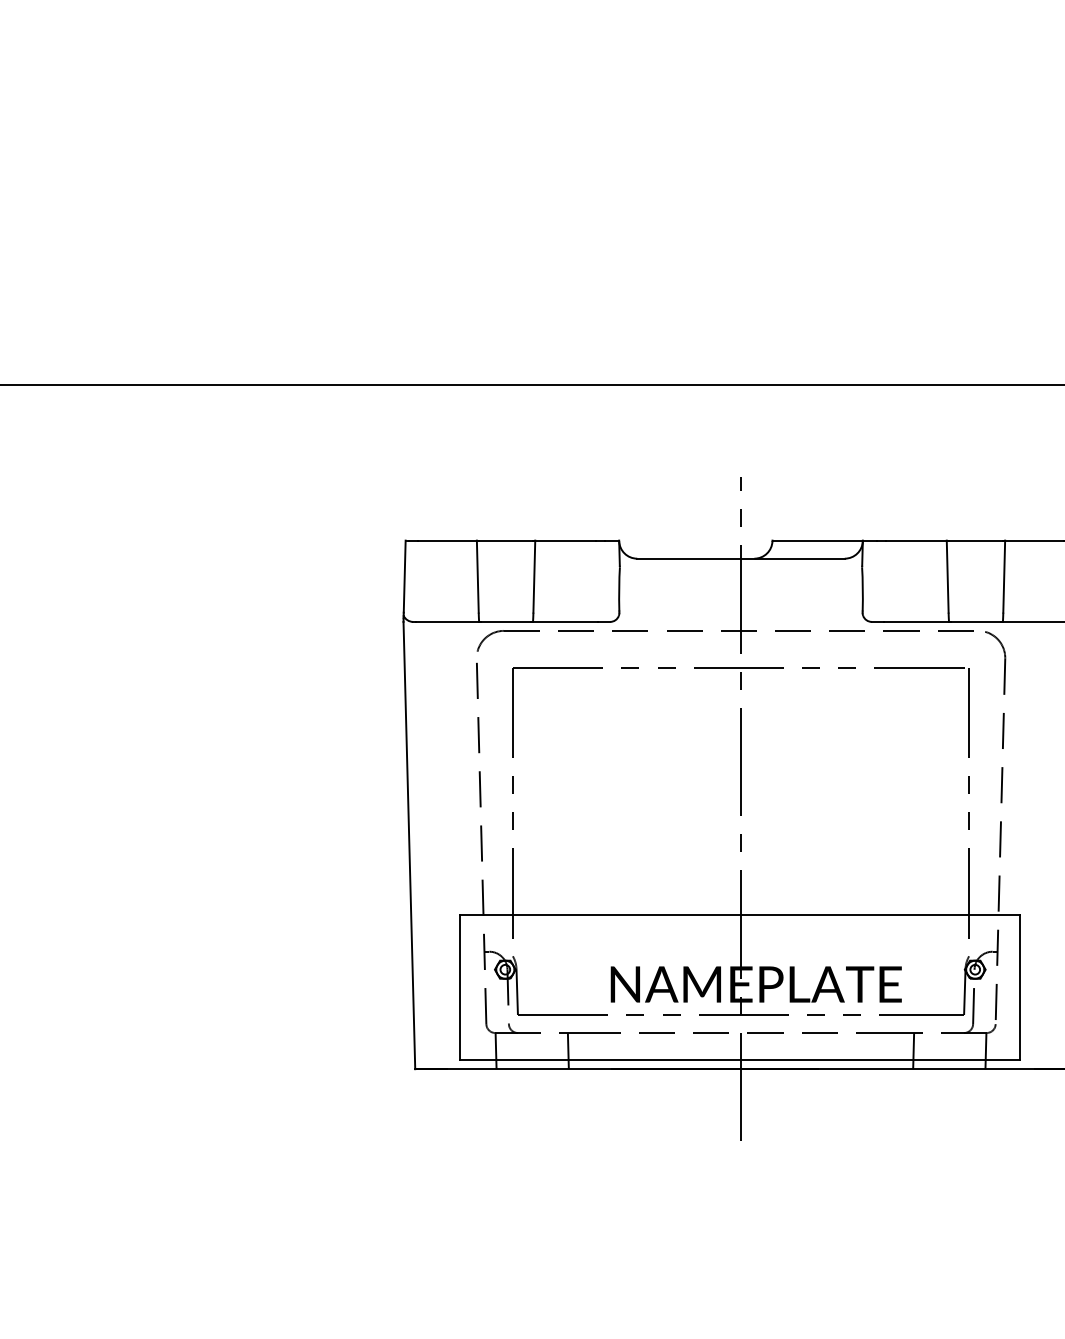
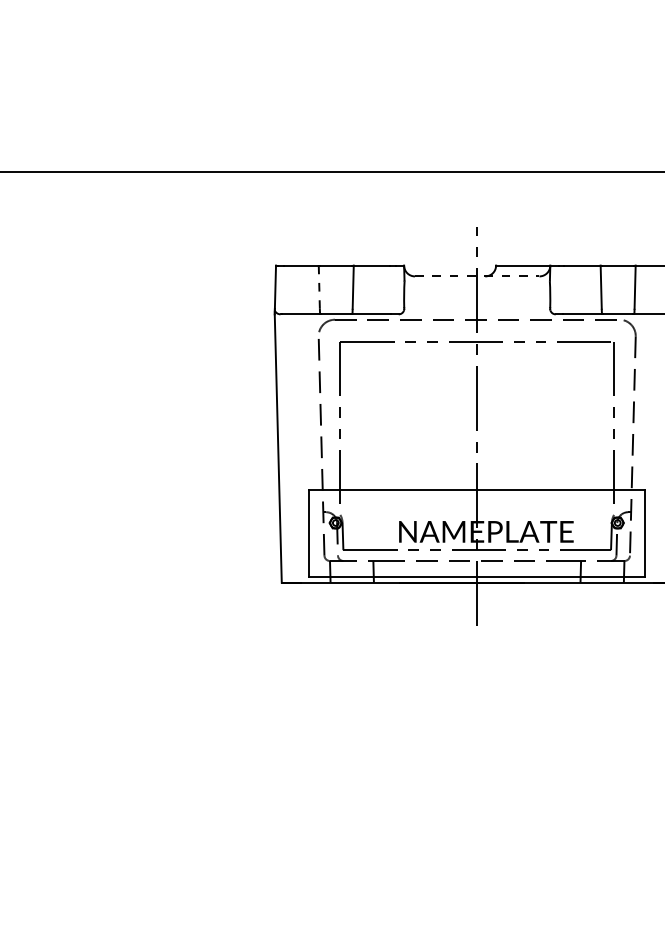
line: (741, 558) -> (477, 276), solid -> dashed
line: (478, 577) -> (319, 287), solid -> dashed

